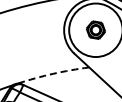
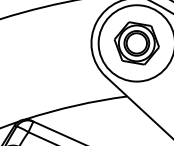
part: (95, 29) -> (136, 42), size x1.67
arc: (53, 73) -> (76, 105), dashed -> solid

